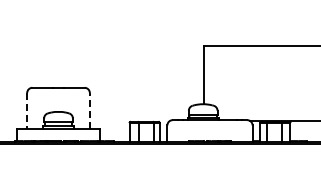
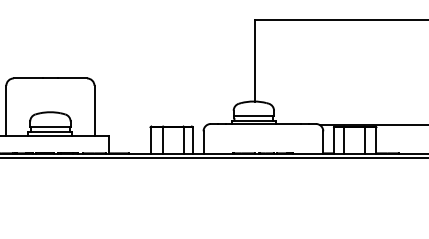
line: (27, 110) -> (6, 110), dashed -> solid
line: (89, 110) -> (93, 110), dashed -> solid

